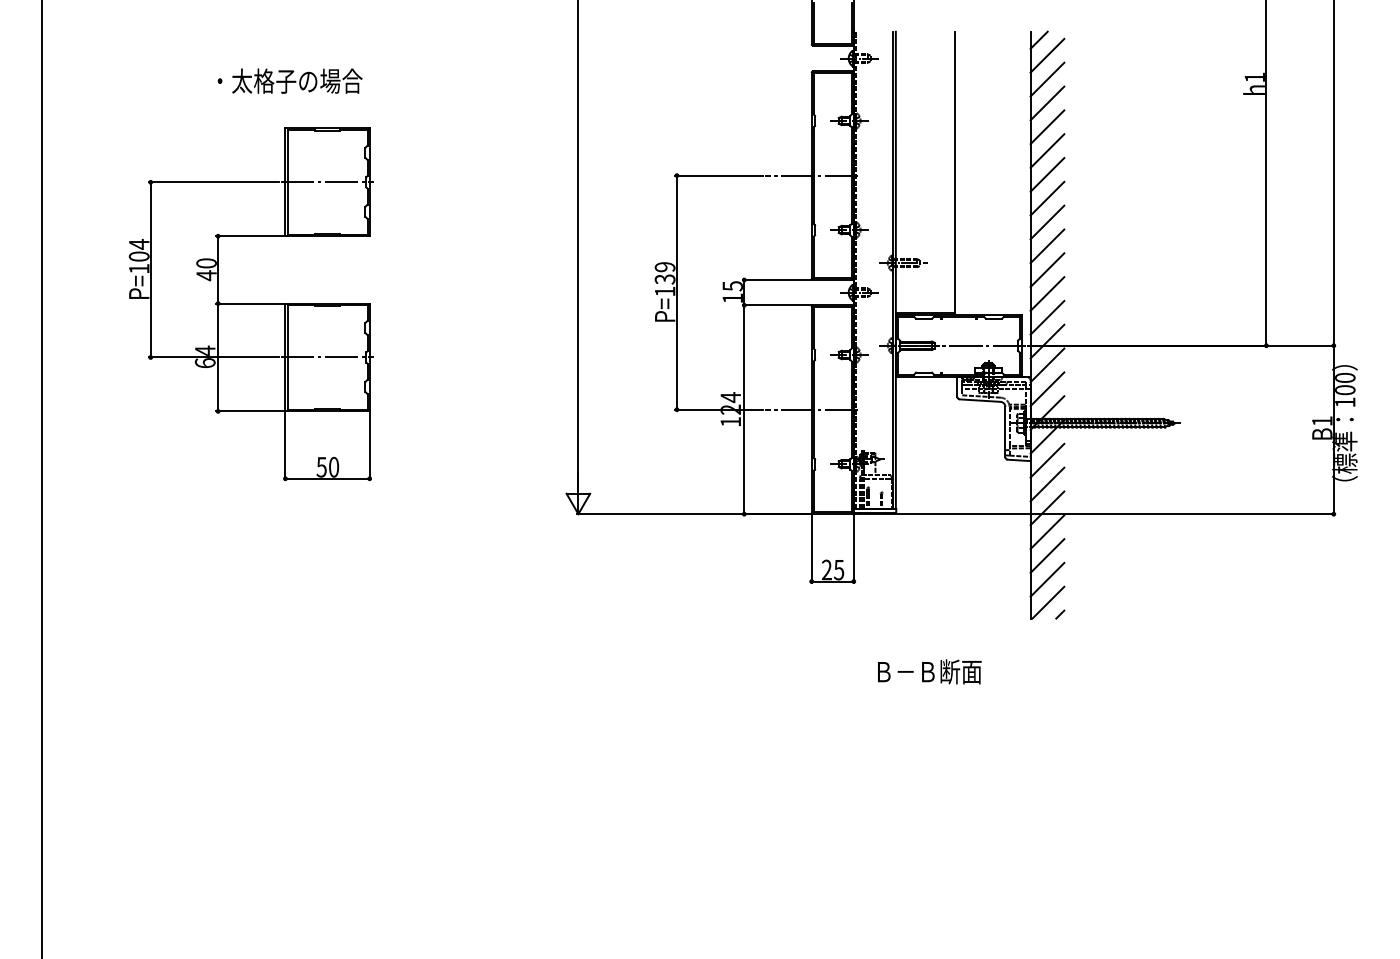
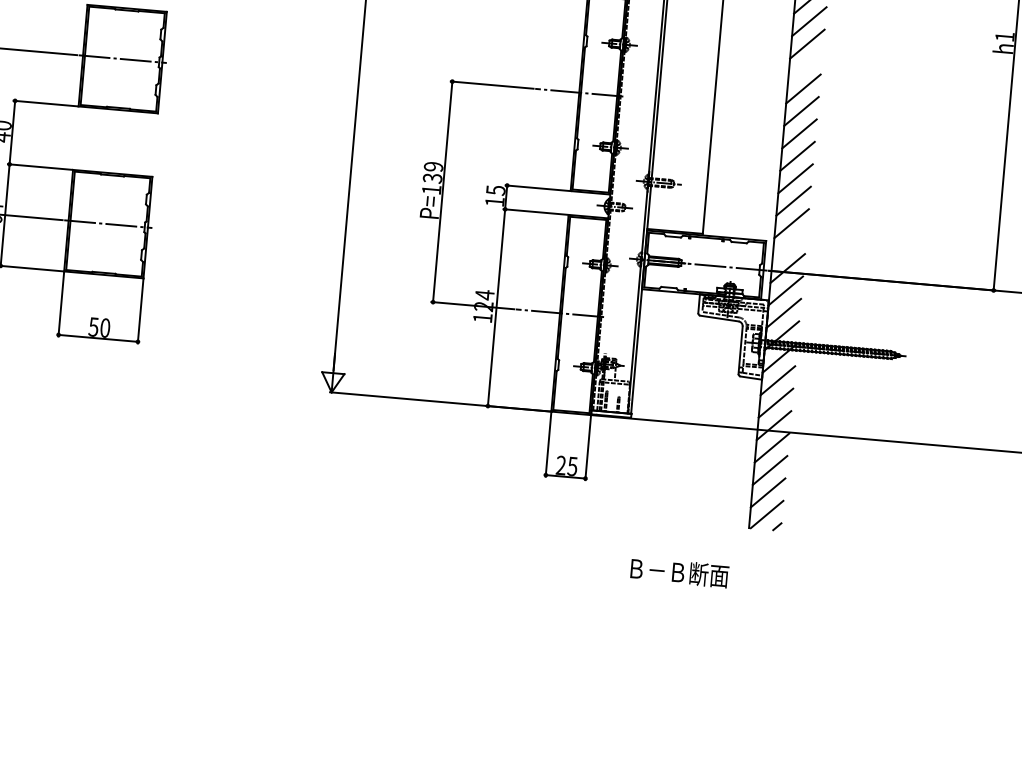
line: (1047, 127) -> (805, 66), removed
line: (1047, 317) -> (789, 245), removed
text: (929, 671) -> (679, 572), moved

